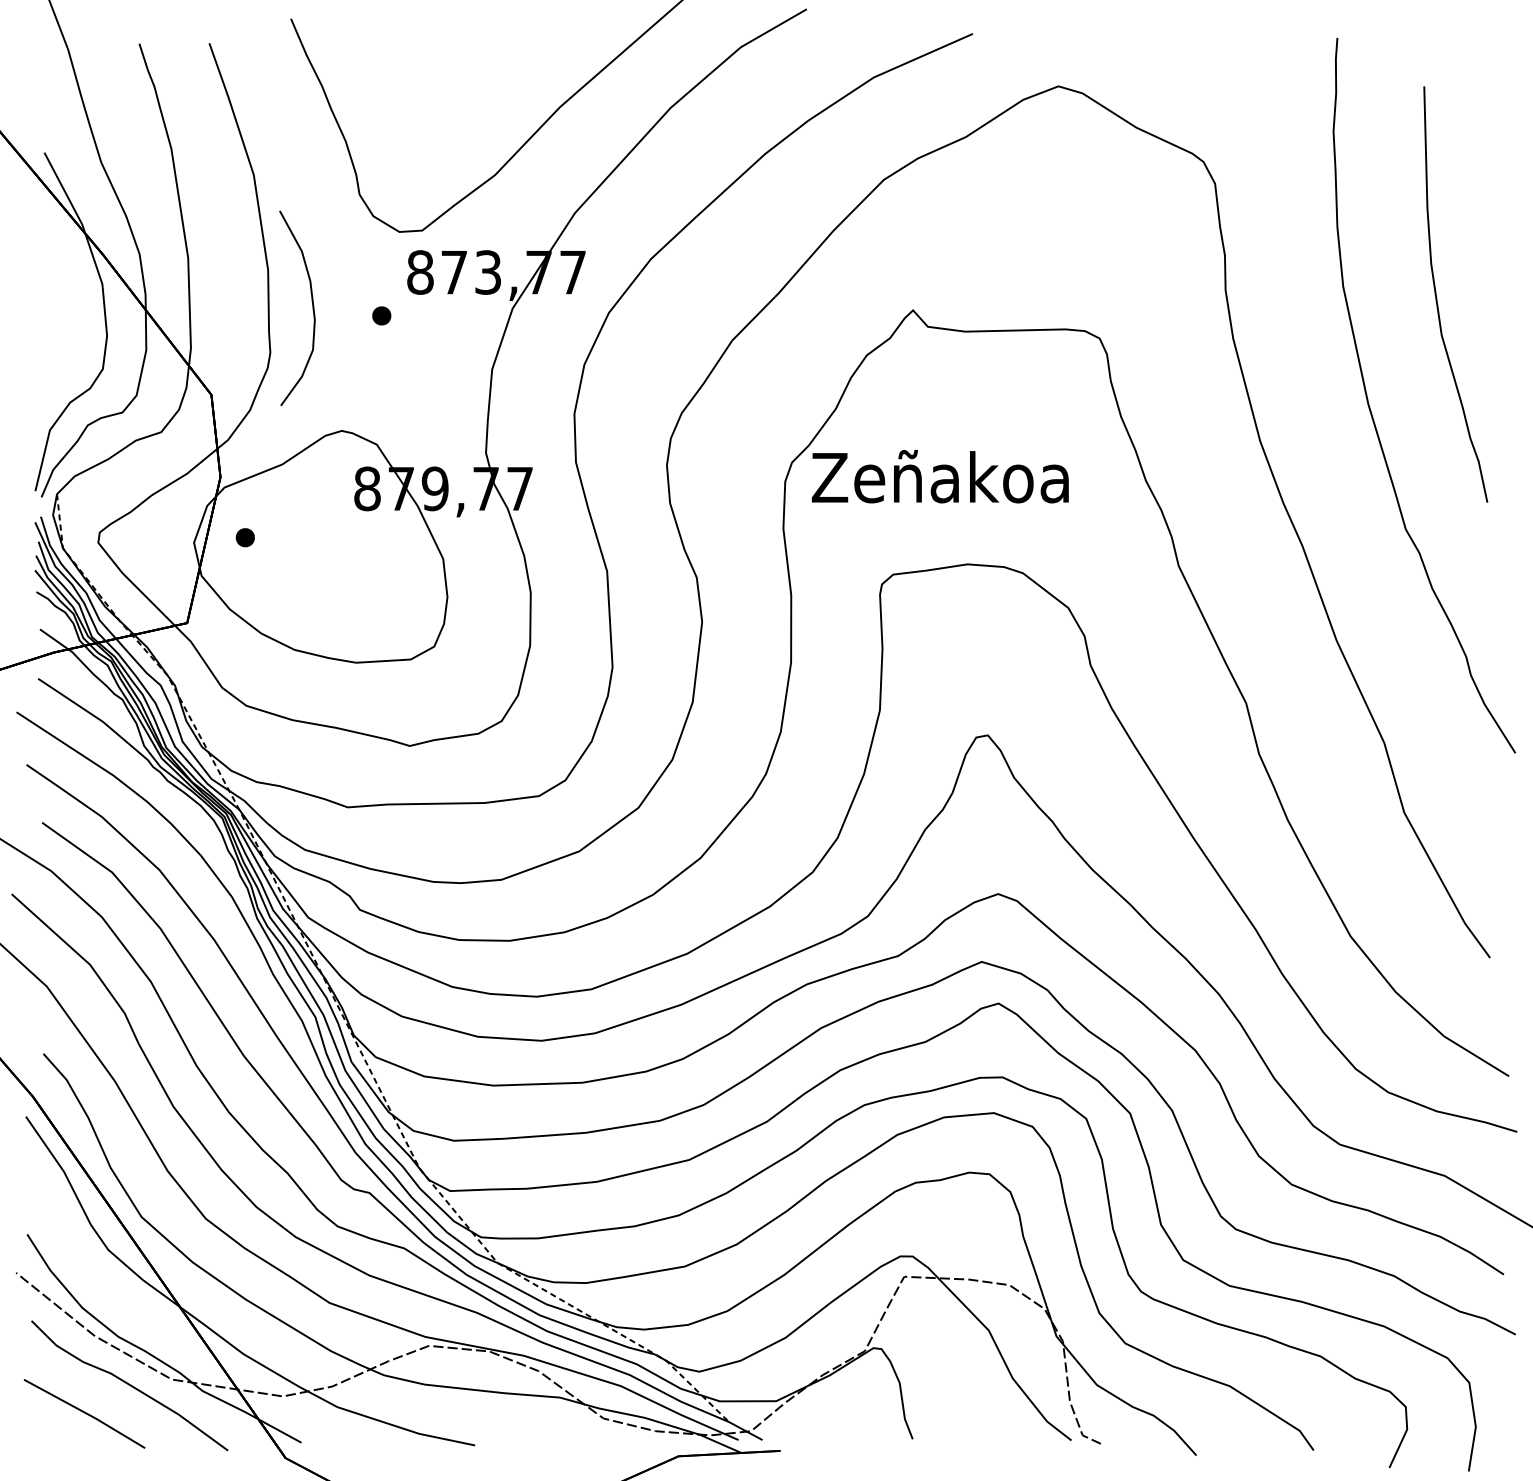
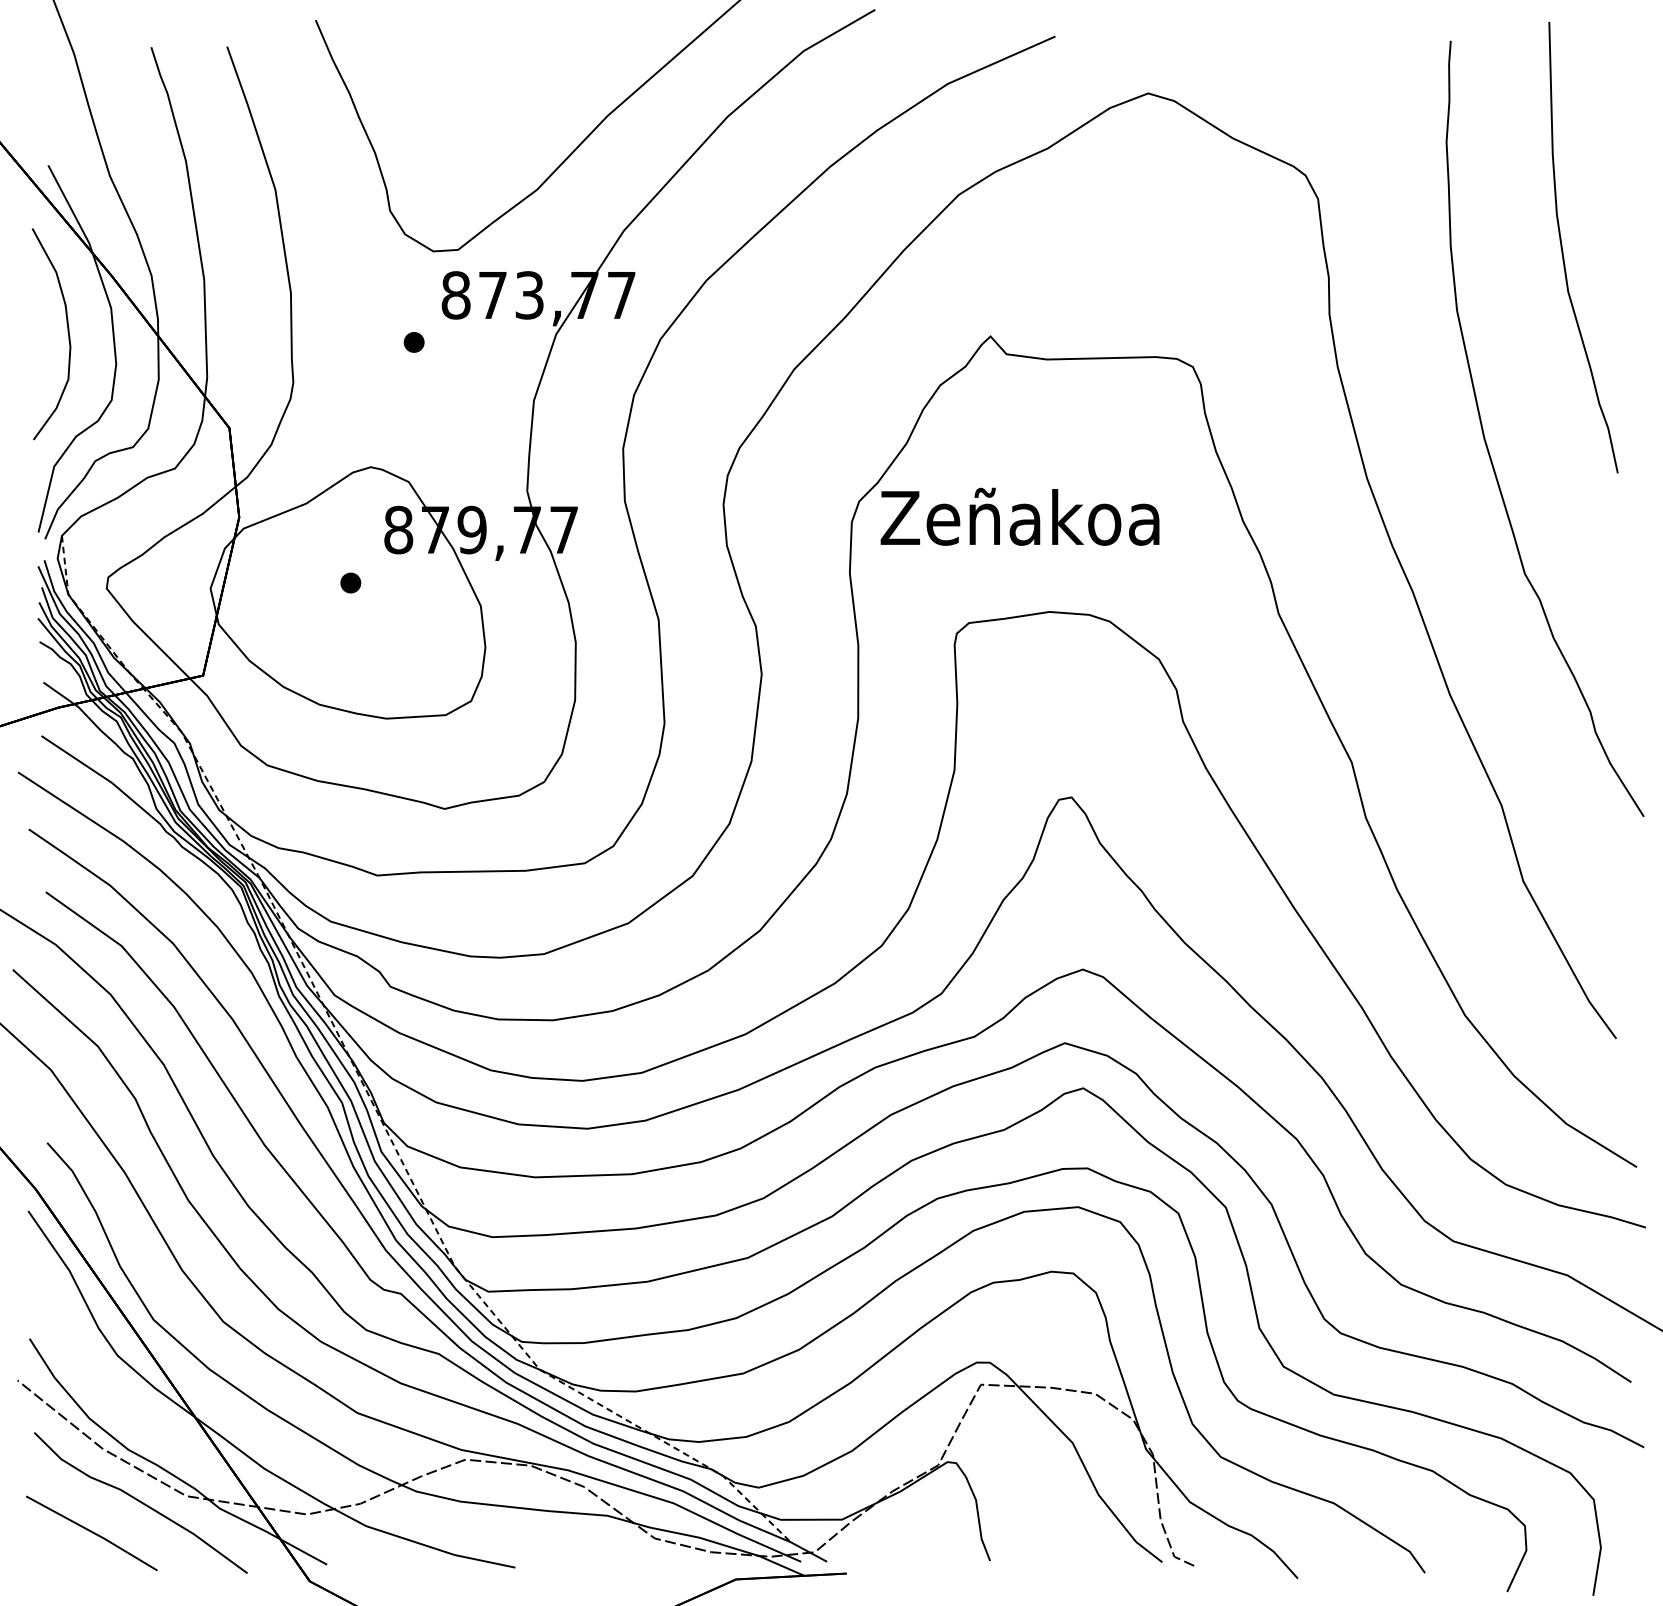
curve: (1437, 297) -> (1563, 250), moved
curve: (312, 308) -> (67, 334), moved
part: (244, 537) -> (349, 582), moved

